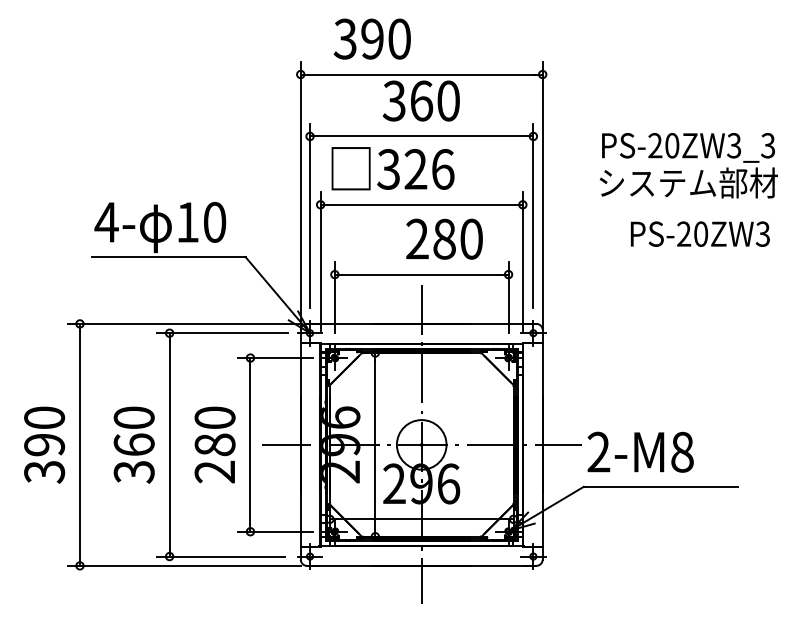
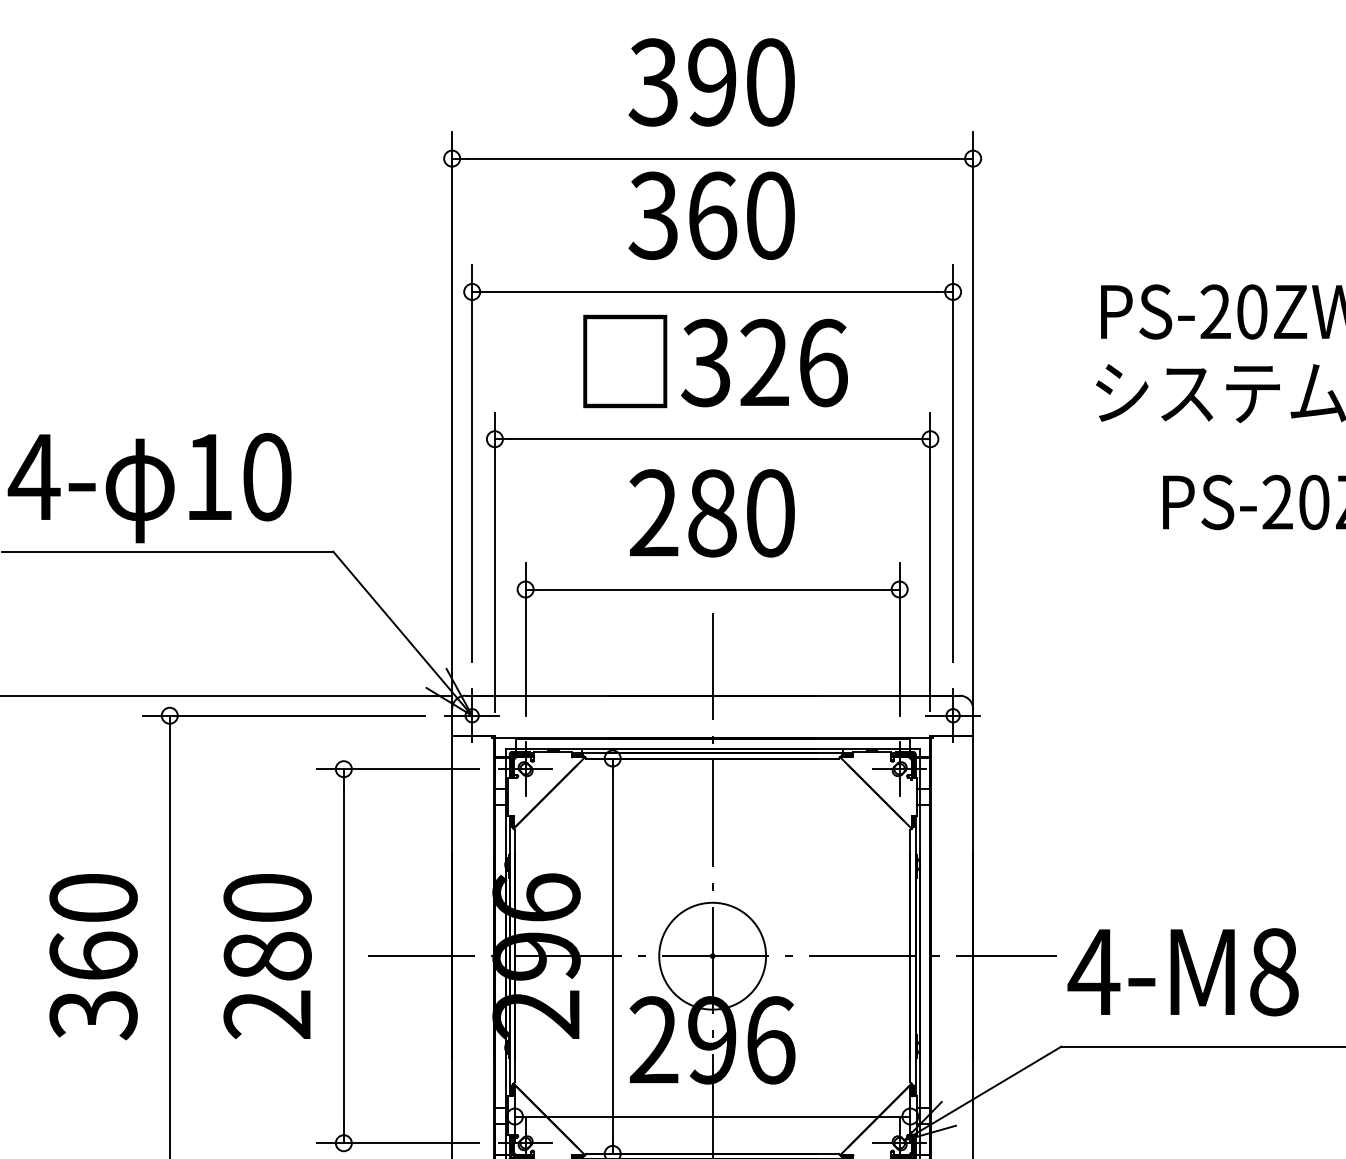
text: (371, 38) -> (710, 81), moved
text: (392, 168) -> (714, 361), moved
text: (444, 238) -> (712, 511), moved
text: (598, 451) -> (1093, 970), 2-M8 -> 4-M8

